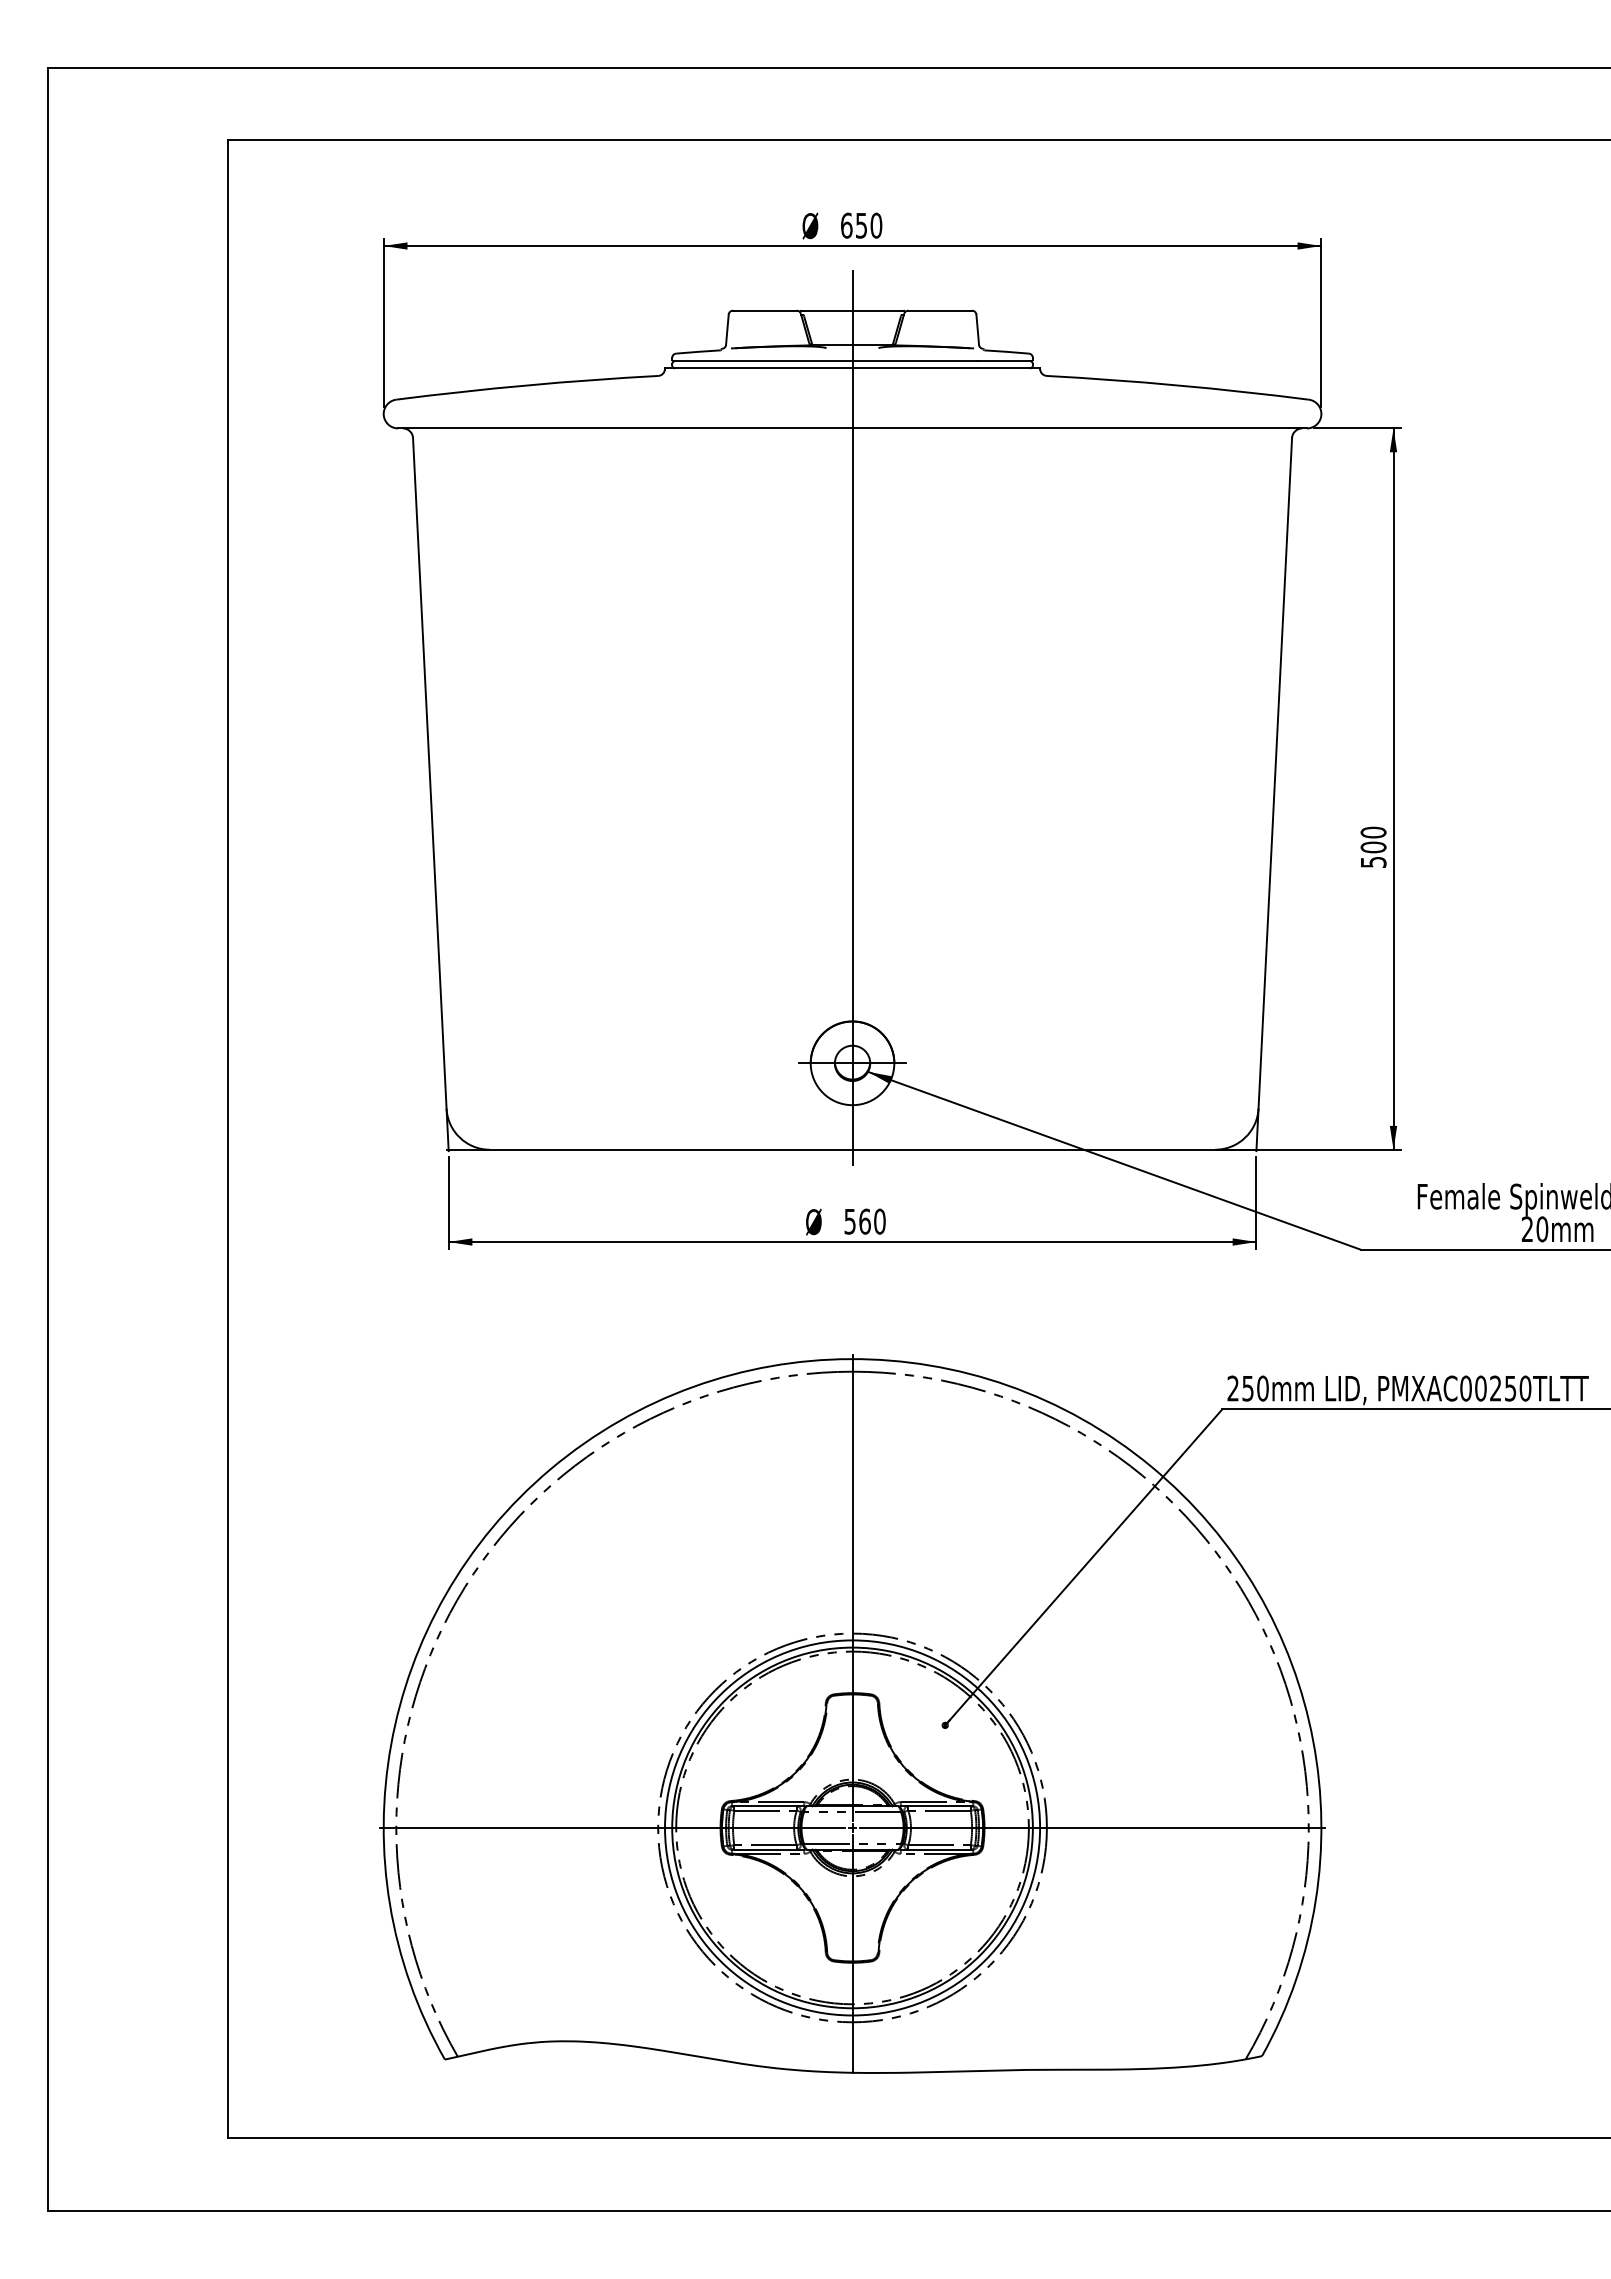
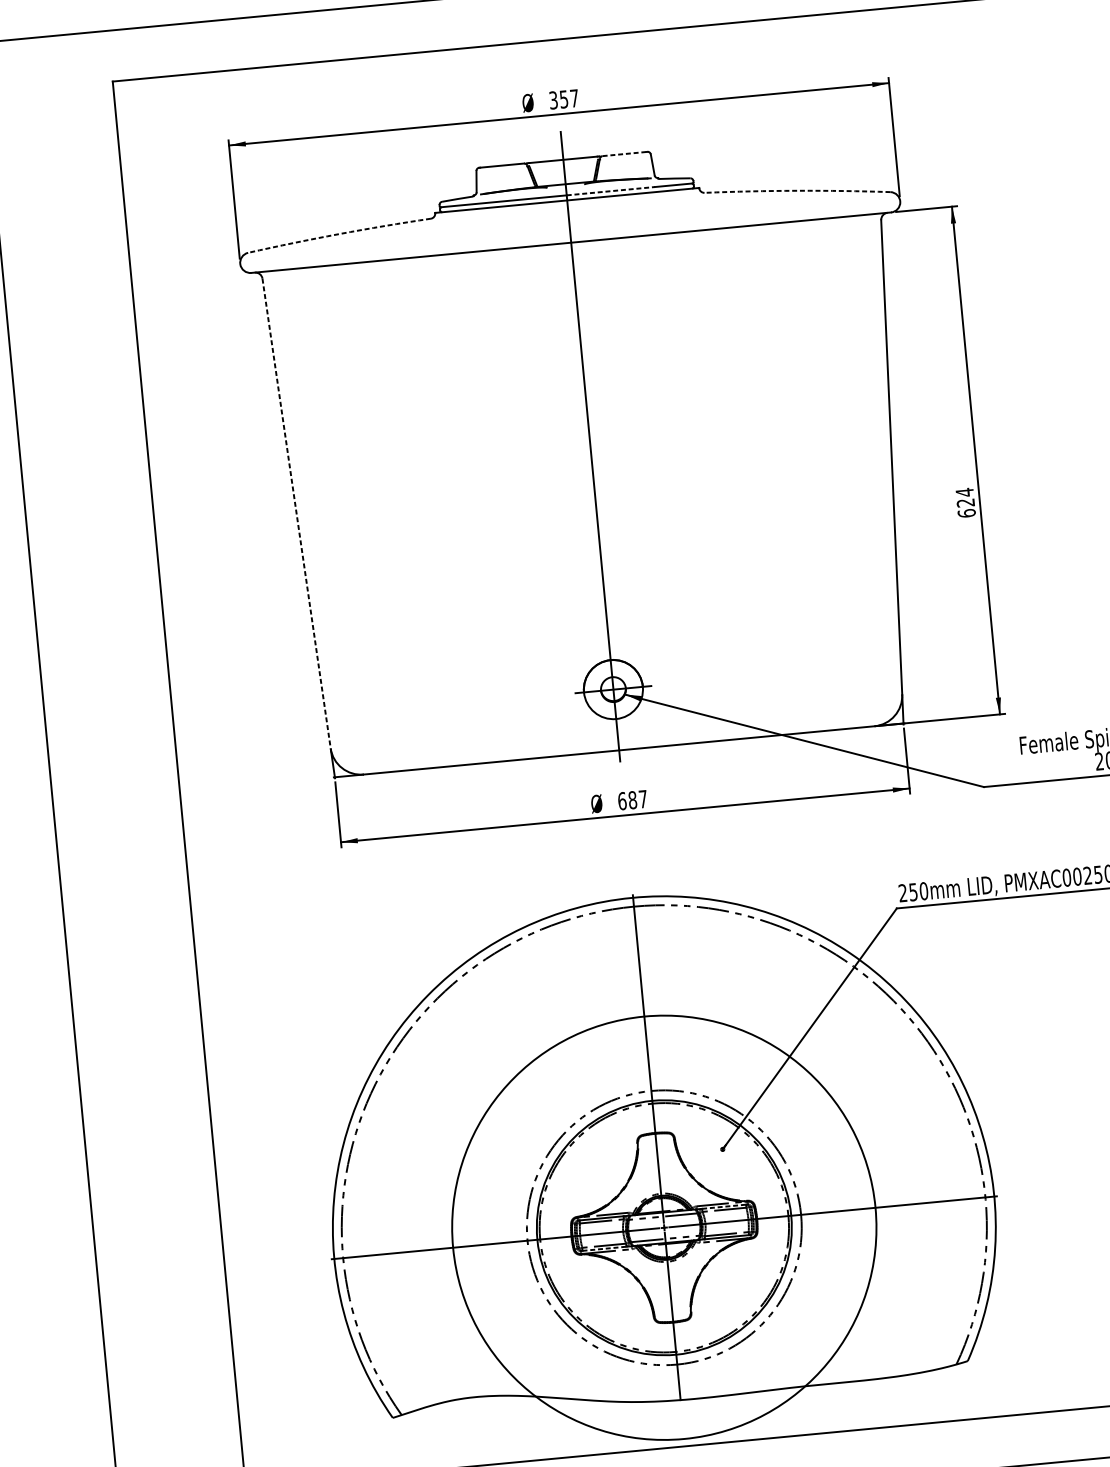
text: (861, 225) -> (564, 99), 650 -> 357
line: (940, 310) -> (625, 153), solid -> dashed
line: (915, 361) -> (611, 191), solid -> dashed
arc: (527, 385) -> (339, 234), solid -> dashed
arc: (1178, 385) -> (797, 190), solid -> dashed
line: (429, 773) -> (296, 513), solid -> dashed
text: (1373, 847) -> (965, 503), 500 -> 624
text: (864, 1221) -> (632, 800), 560 -> 687
line: (940, 1806) -> (724, 1206), solid -> dashed
circle: (852, 1827) -> (664, 1227), size x1.6
line: (766, 1849) -> (605, 1248), solid -> dashed

